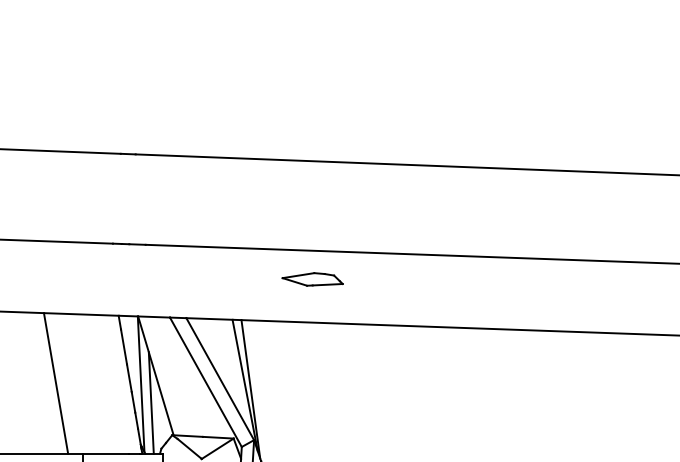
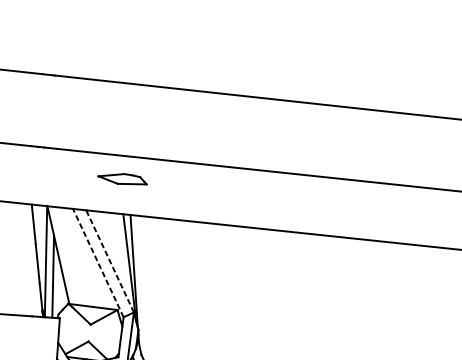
part: (312, 279) -> (122, 179), moved
line: (220, 379) -> (110, 261), solid -> dashed
line: (205, 382) -> (98, 263), solid -> dashed

